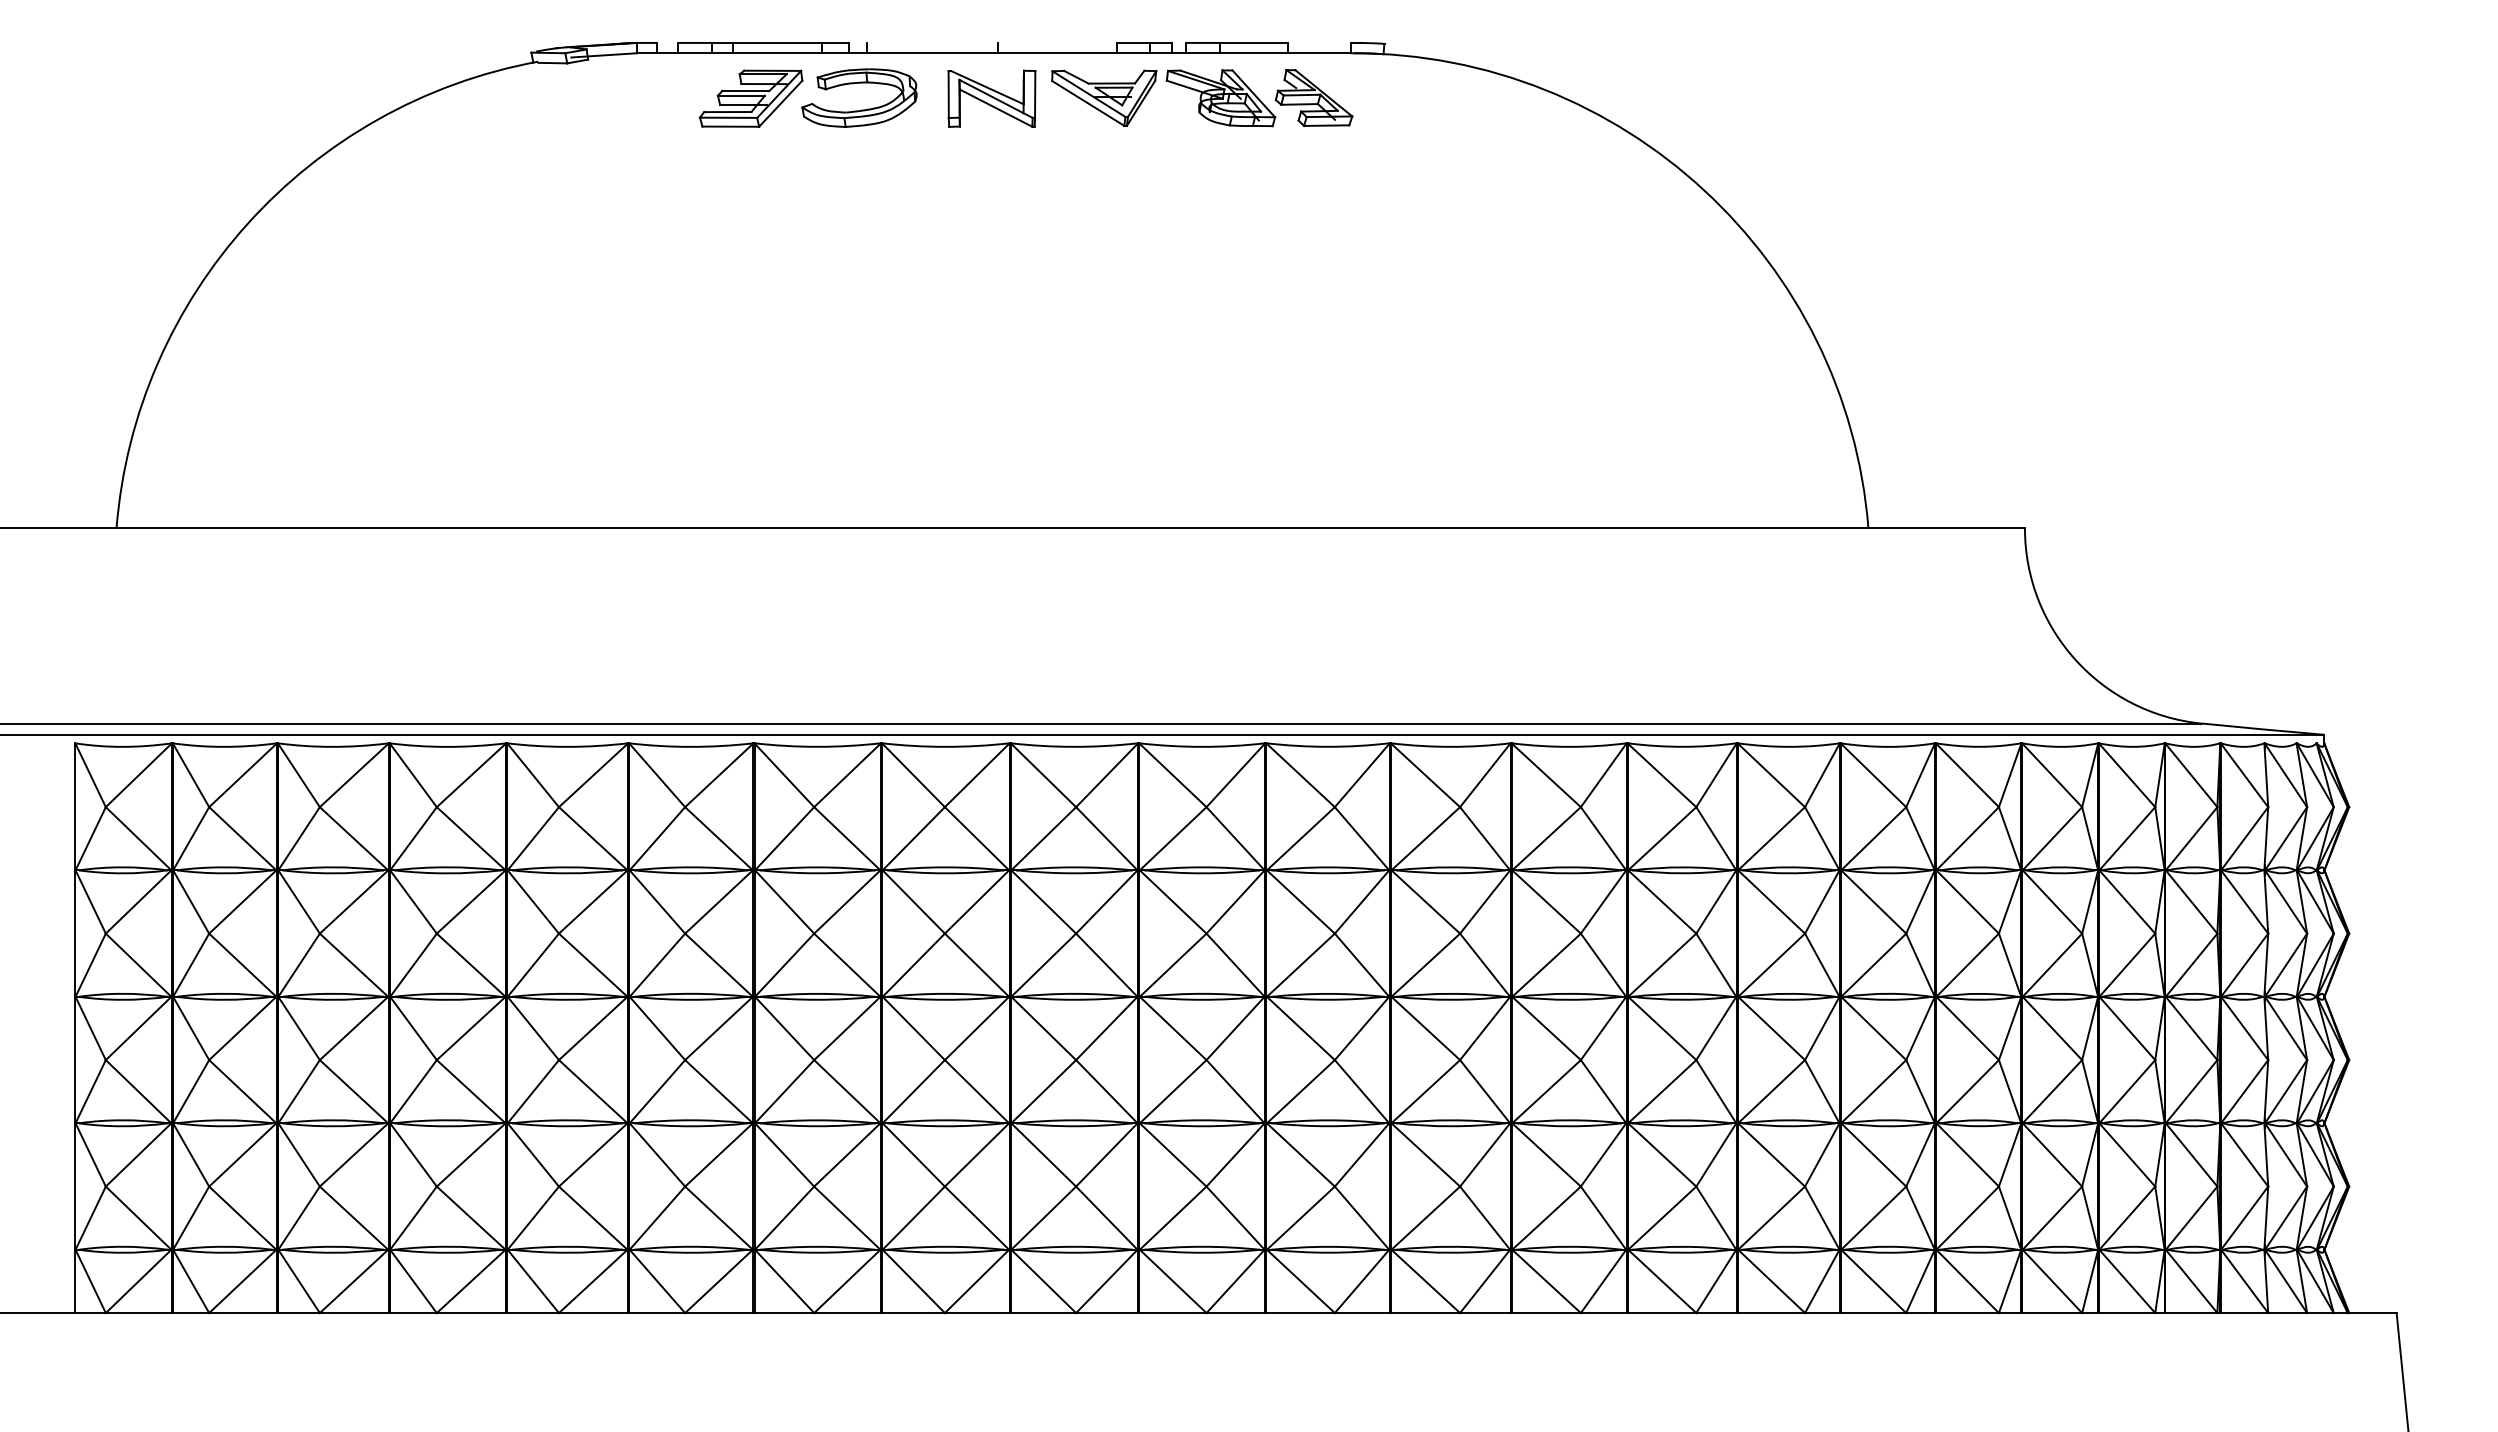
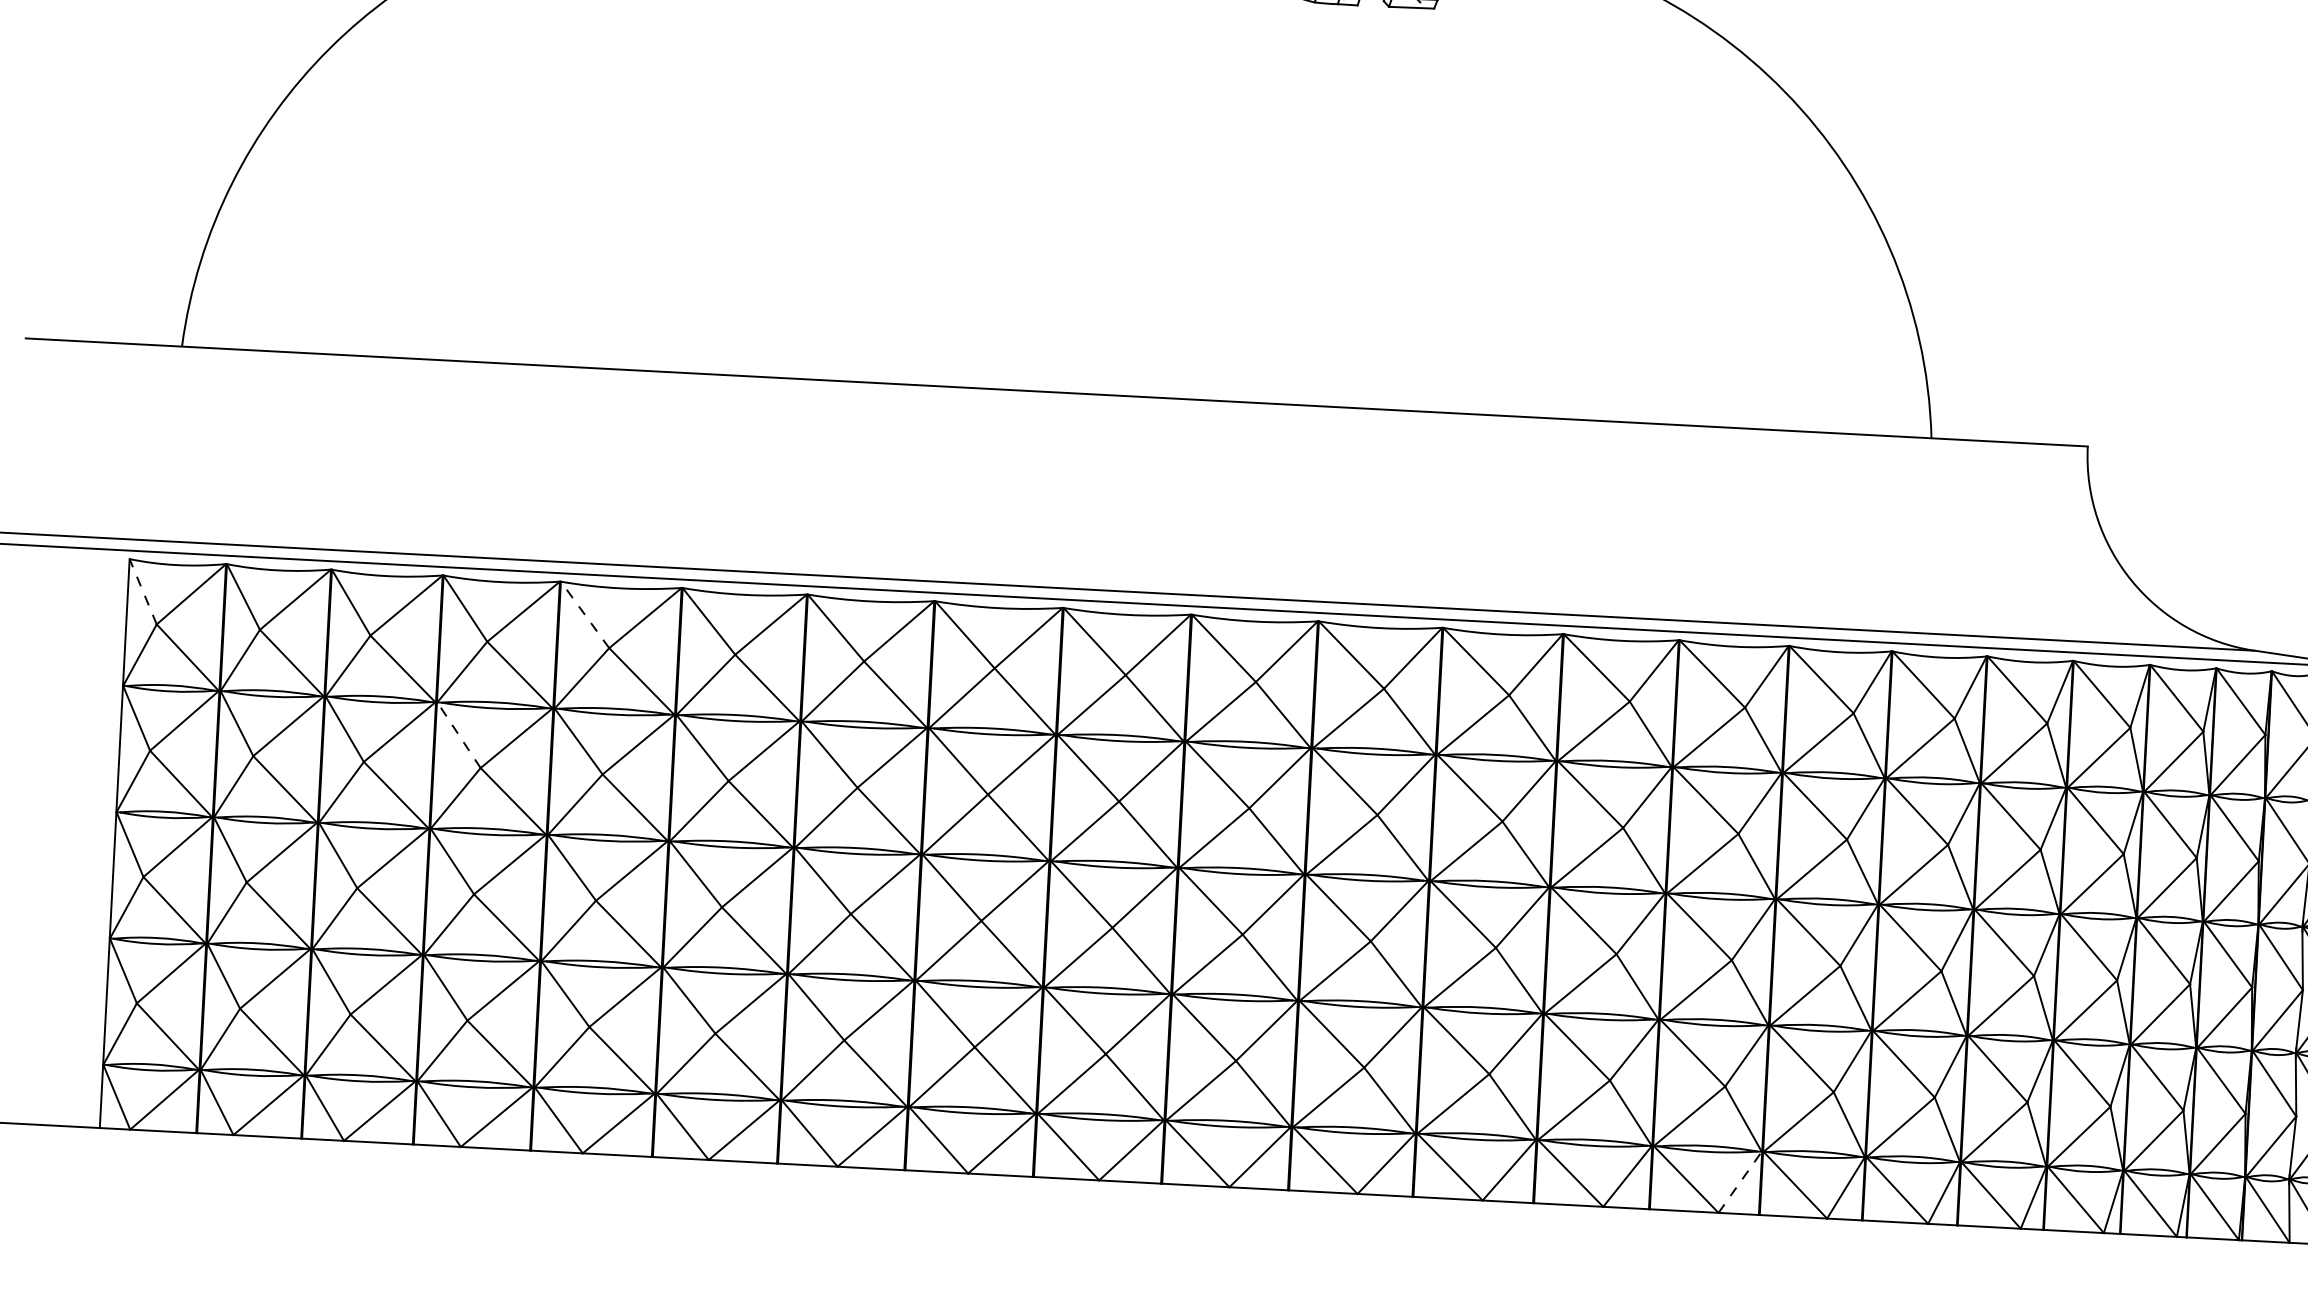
line: (90, 774) -> (143, 591), solid -> dashed
line: (532, 774) -> (584, 614), solid -> dashed
line: (413, 901) -> (459, 734), solid -> dashed
line: (1716, 1280) -> (1740, 1181), solid -> dashed

